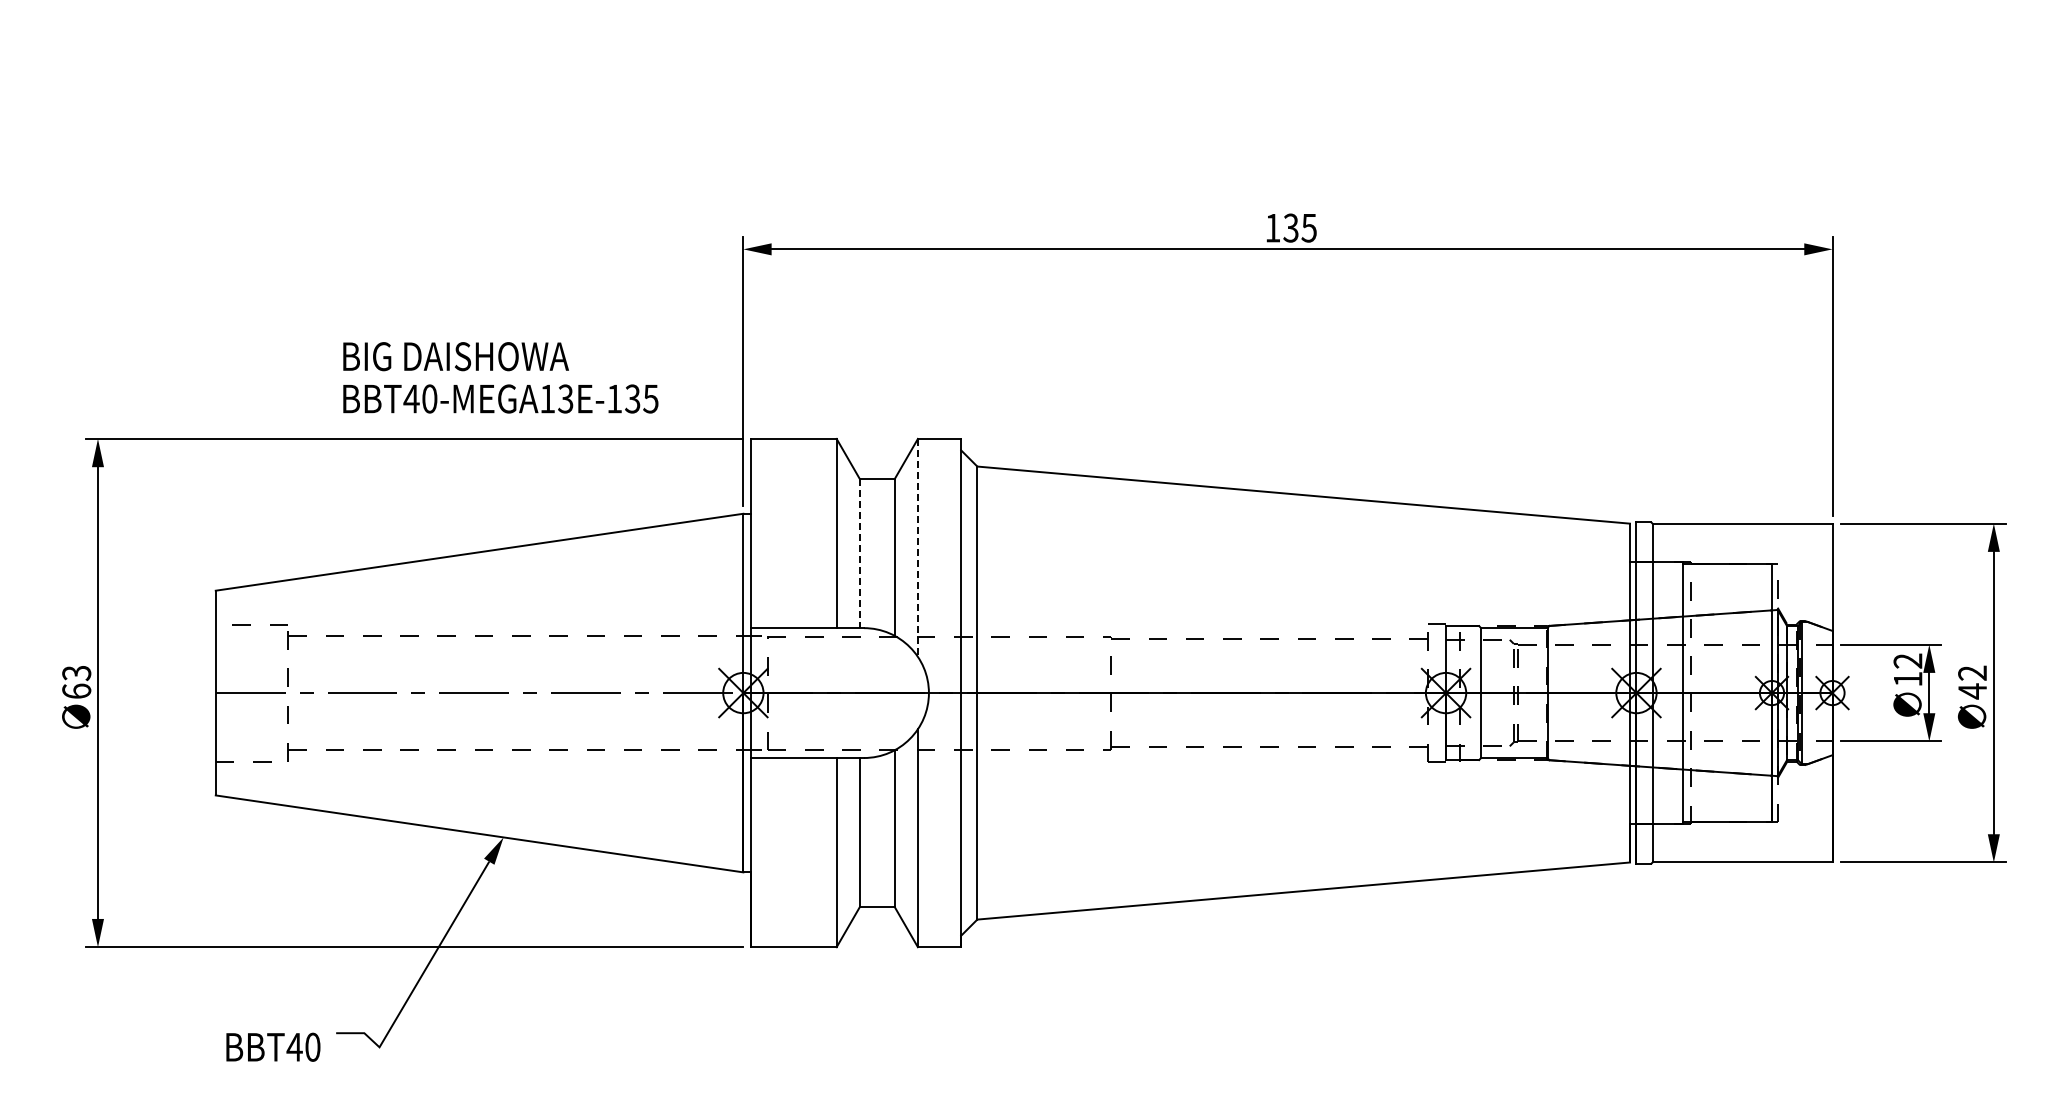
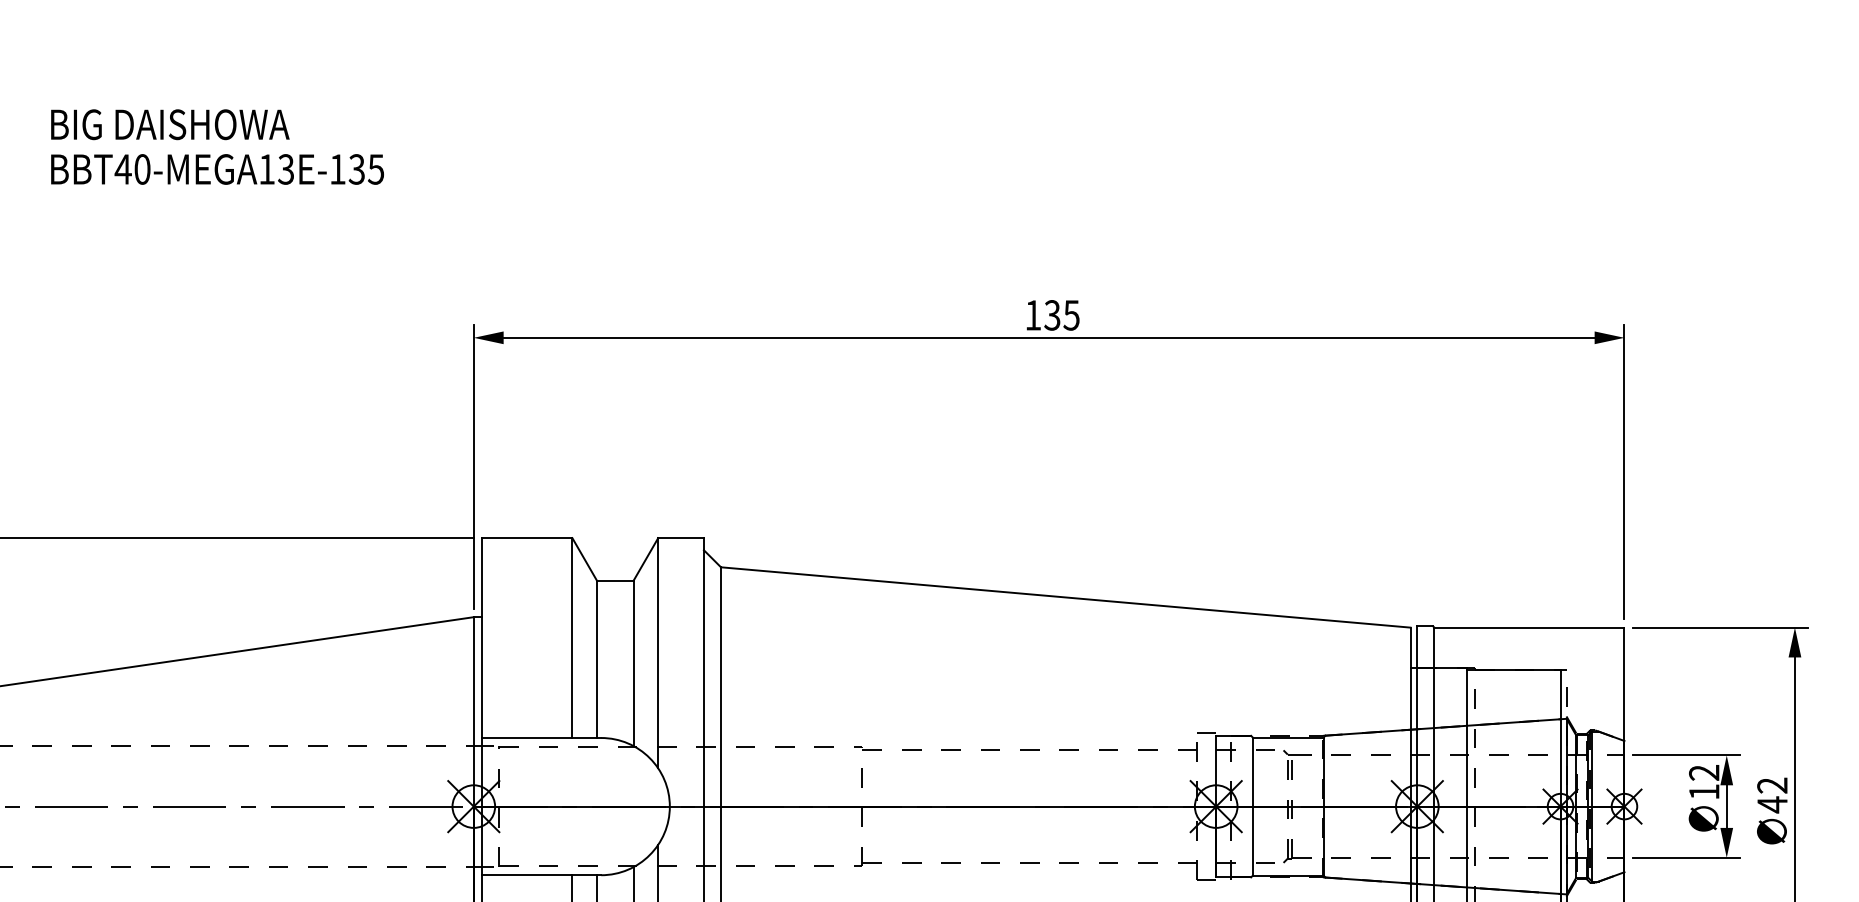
text: (500, 377) -> (217, 146), moved
line: (917, 547) -> (657, 652), dashed -> solid
line: (859, 554) -> (596, 660), dashed -> solid

